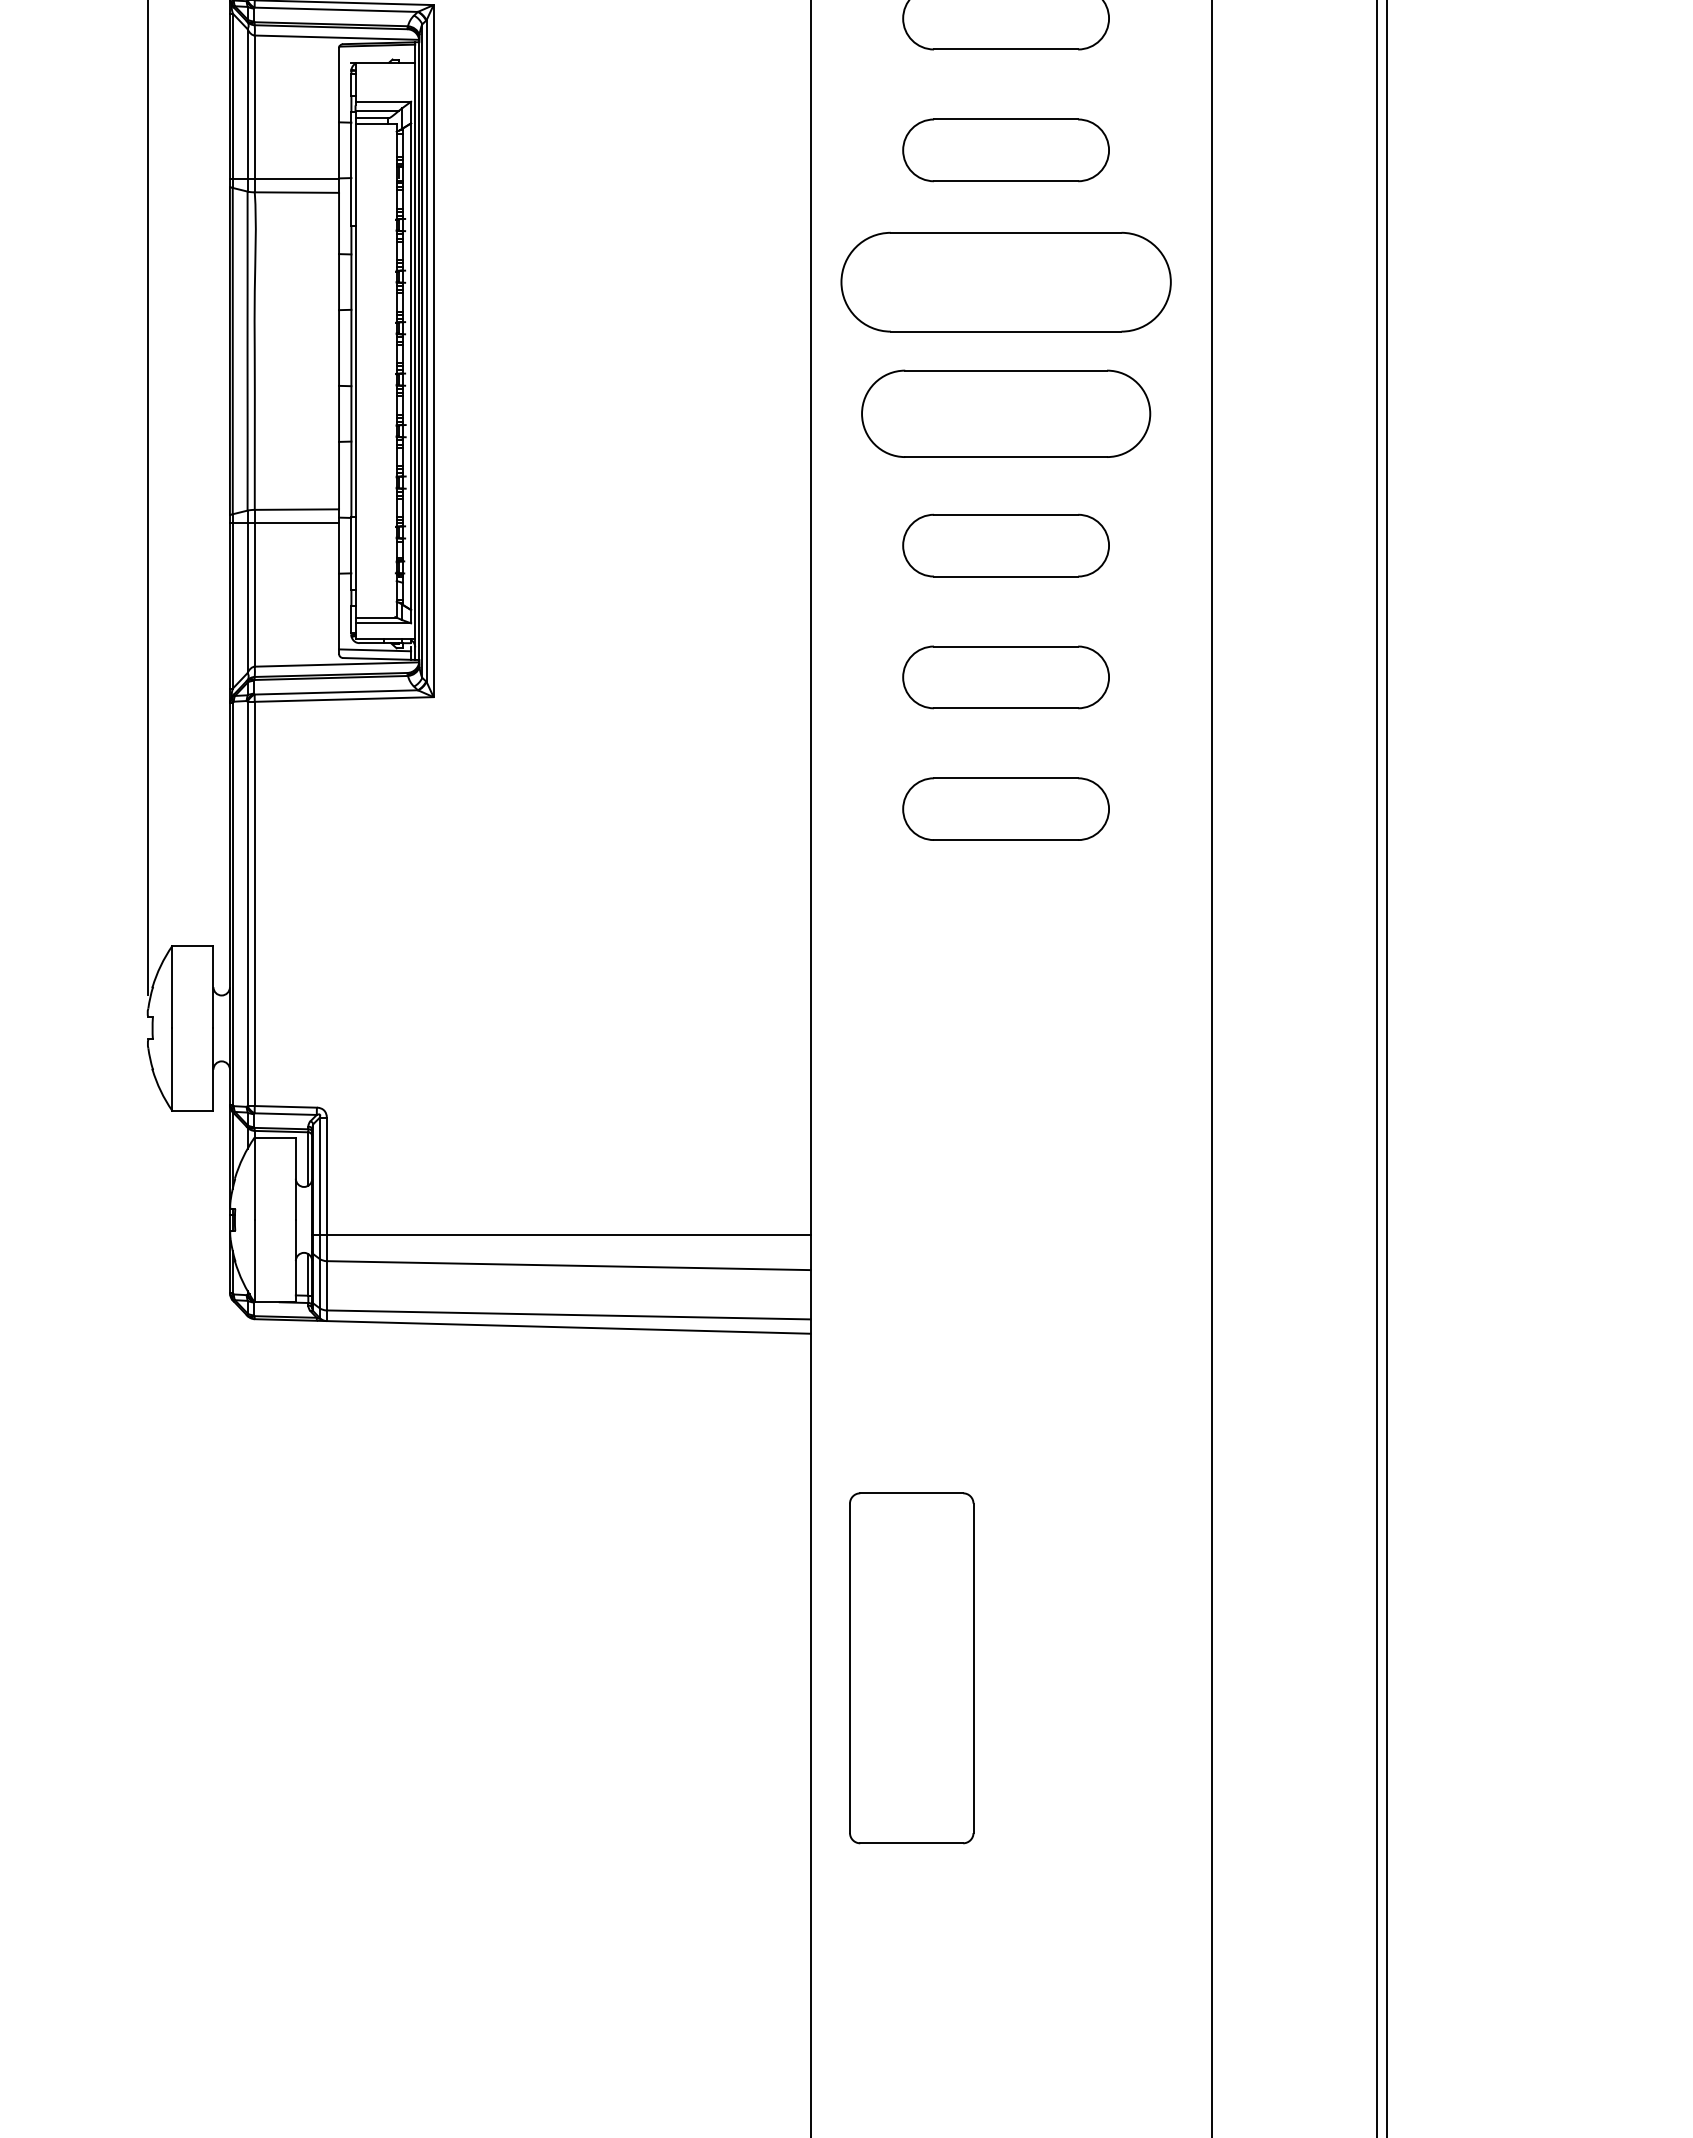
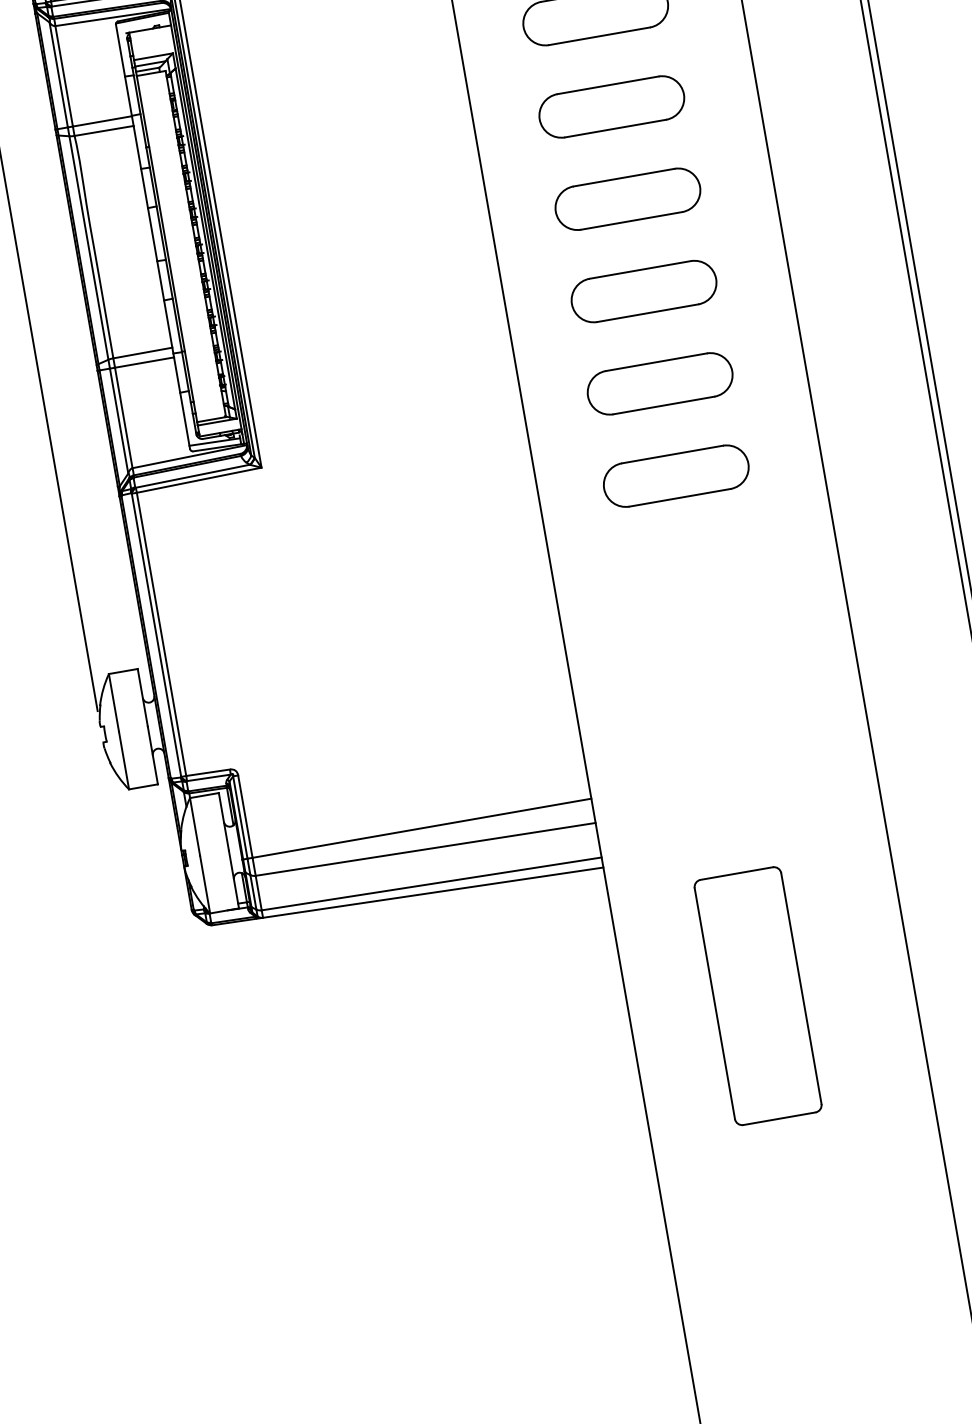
part: (1005, 281) -> (611, 106), size x0.62
part: (1005, 413) -> (627, 199), size x0.71
part: (911, 1668) -> (757, 996), moved

